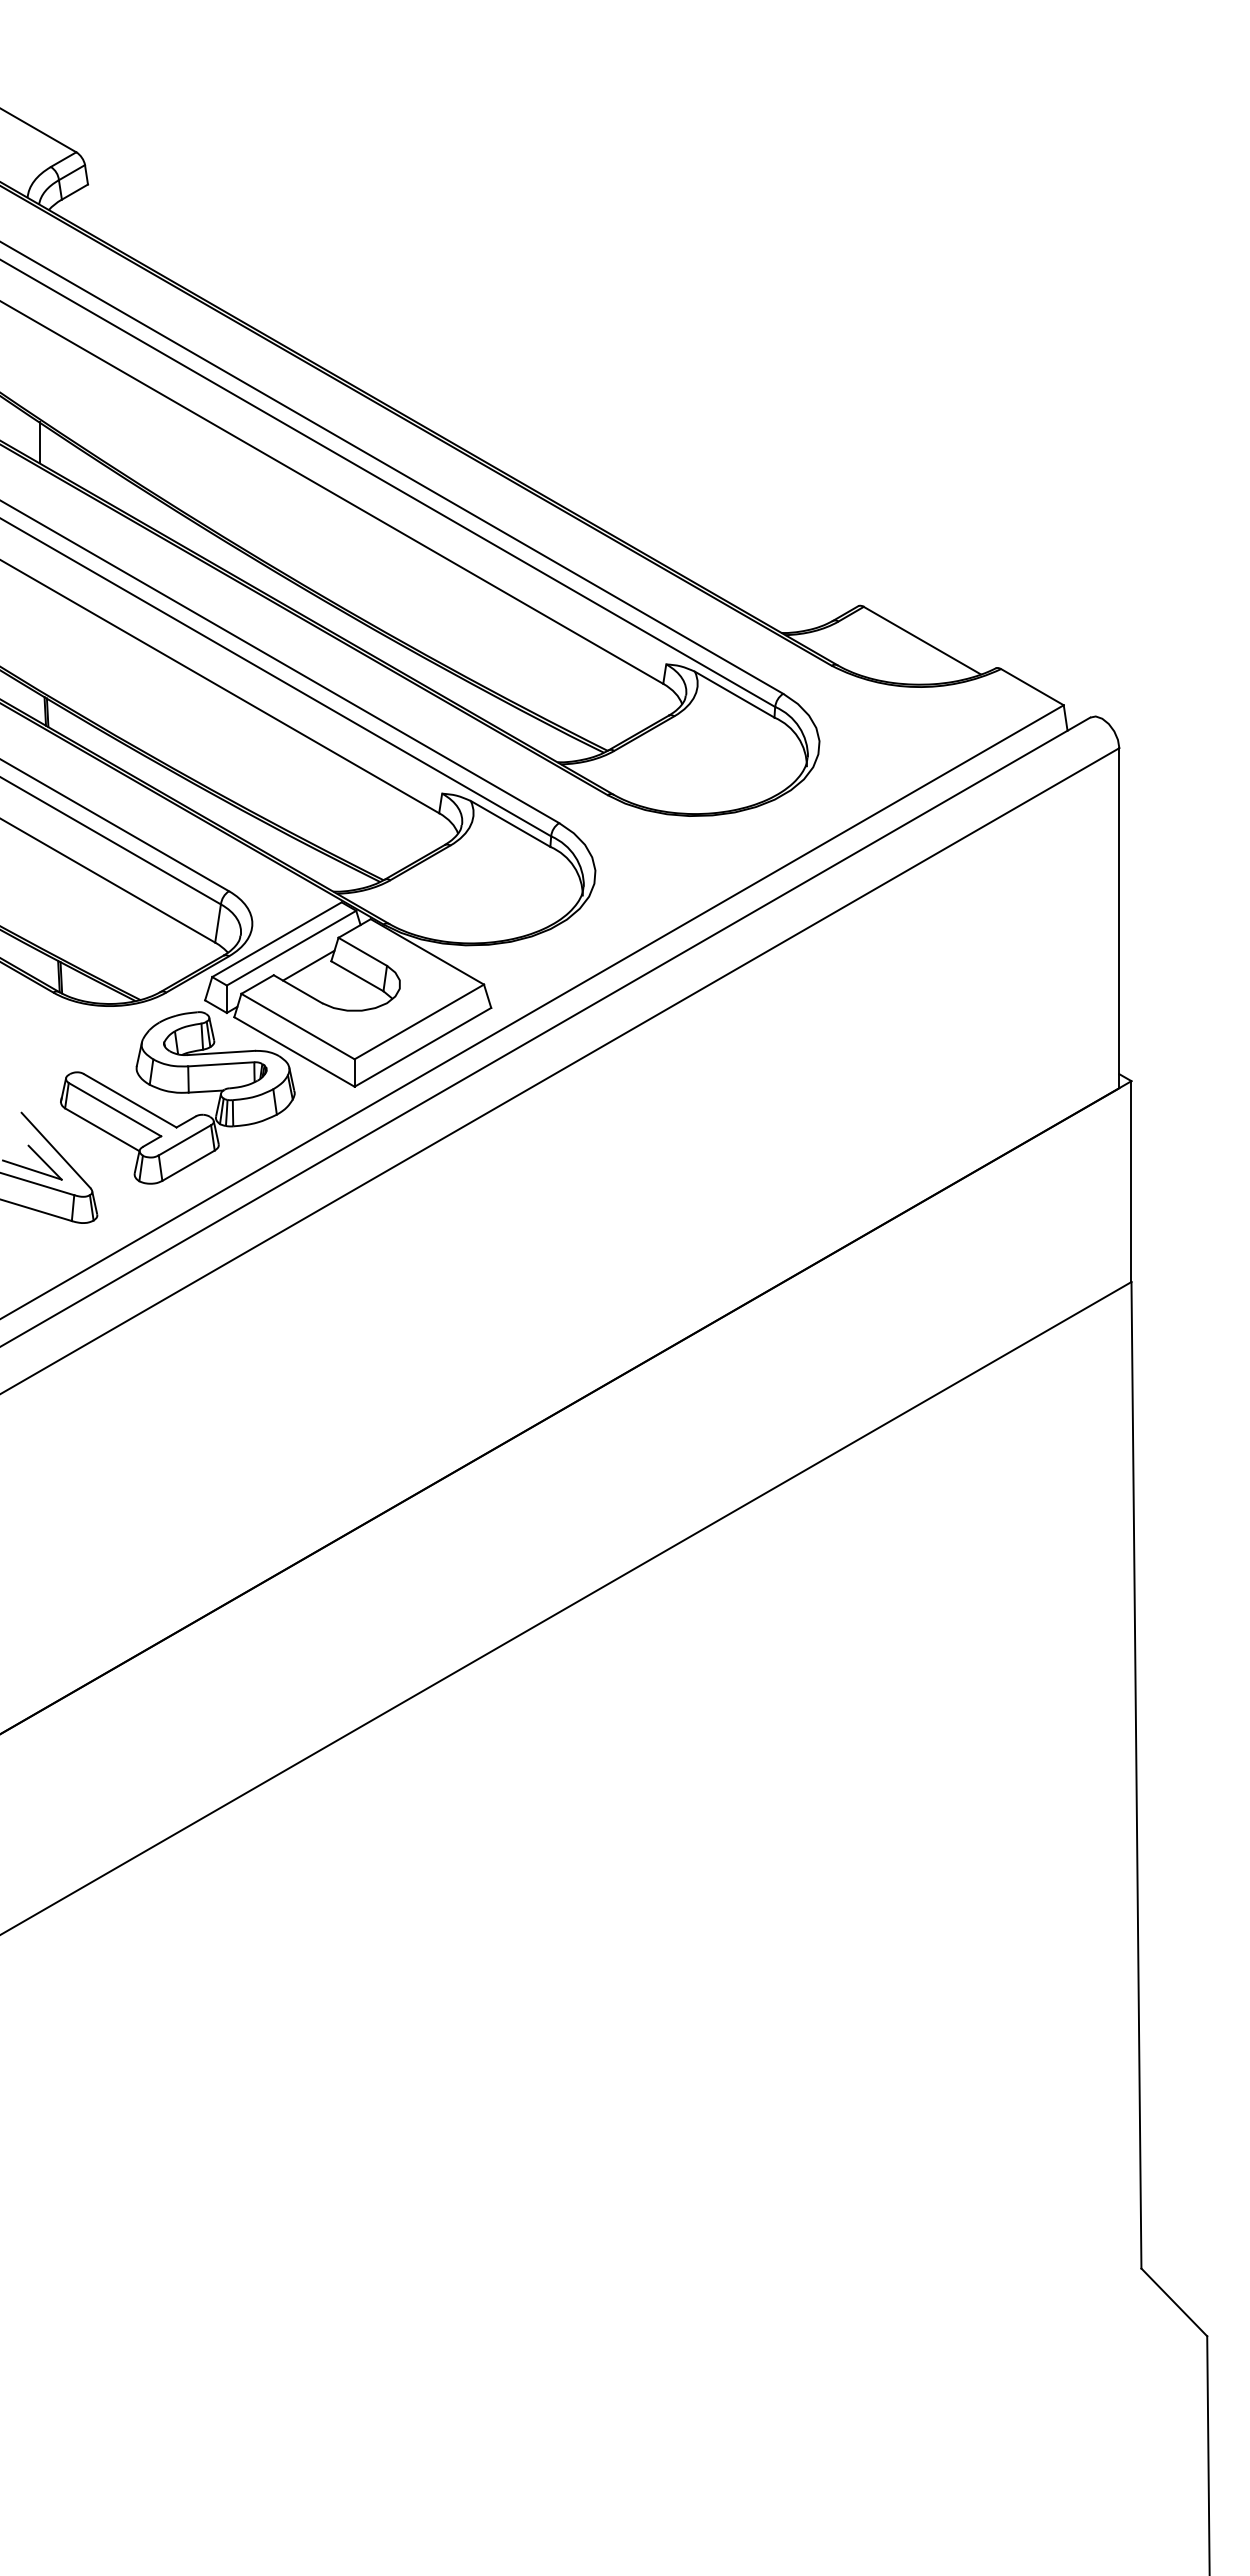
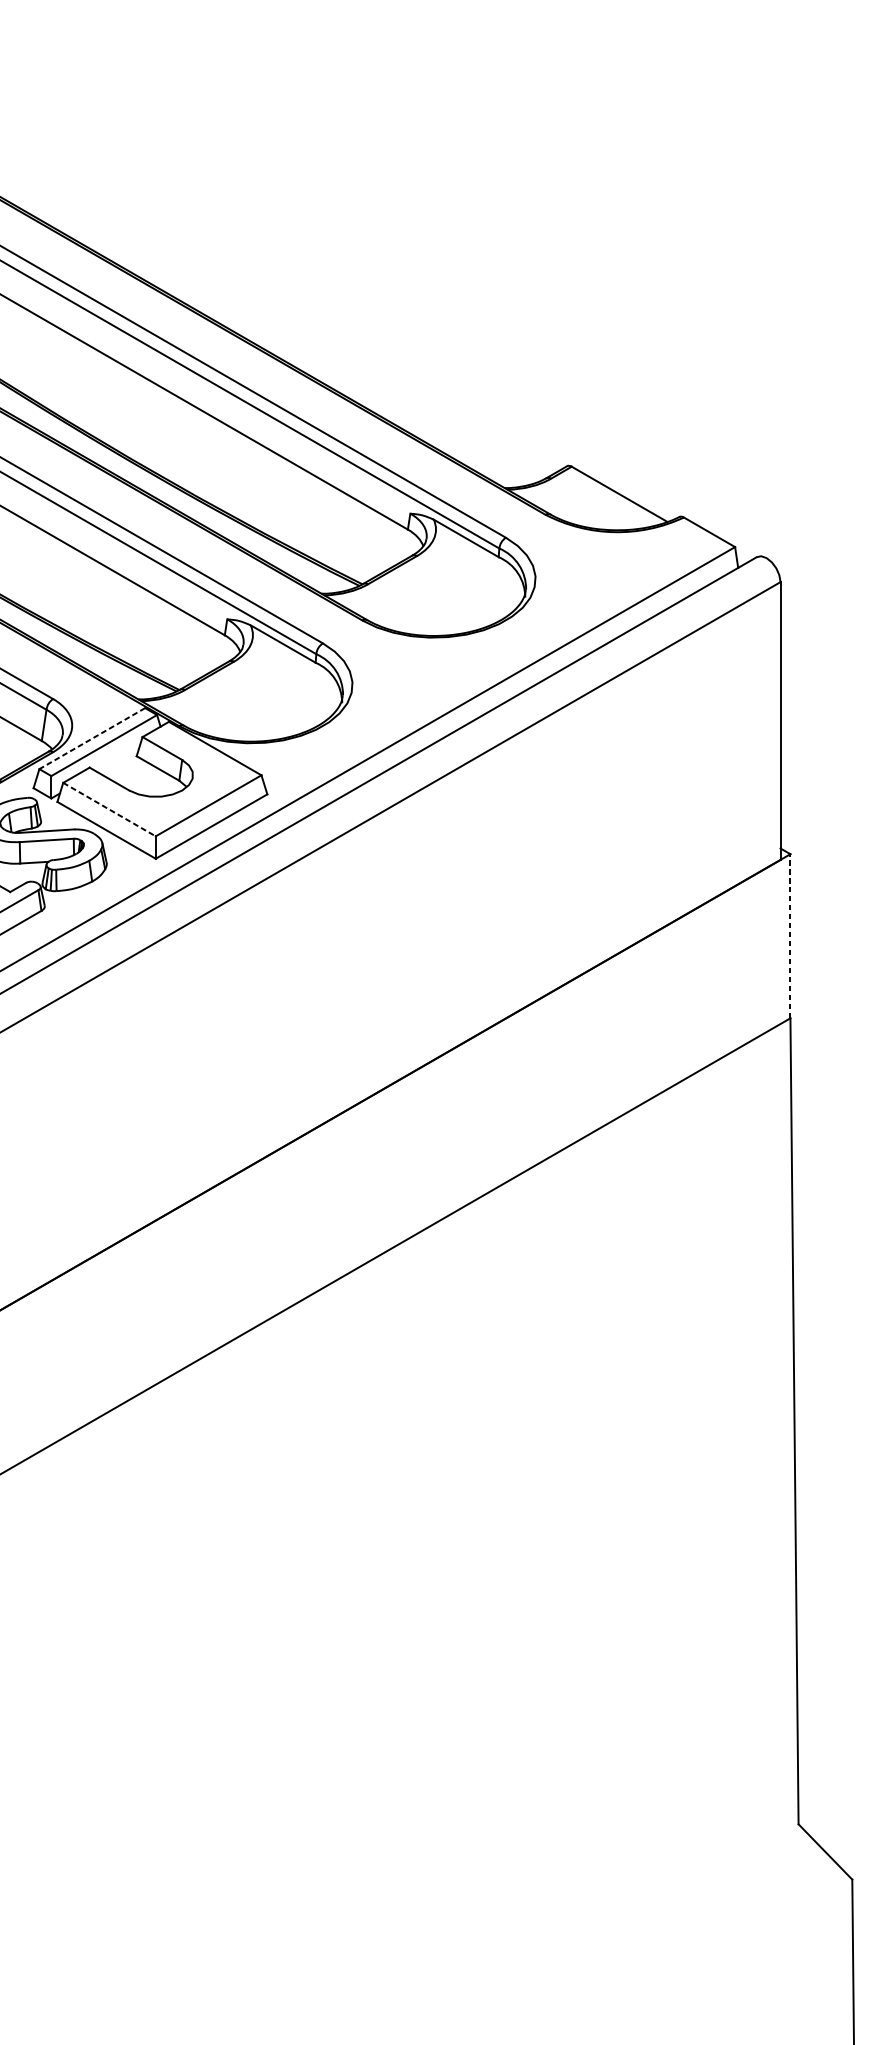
line: (276, 939) -> (91, 738), solid -> dashed
line: (308, 965) -> (118, 759), removed
line: (298, 1026) -> (109, 809), solid -> dashed
line: (1131, 1181) -> (790, 936), solid -> dashed

